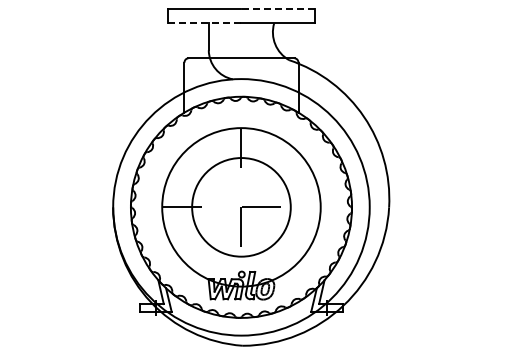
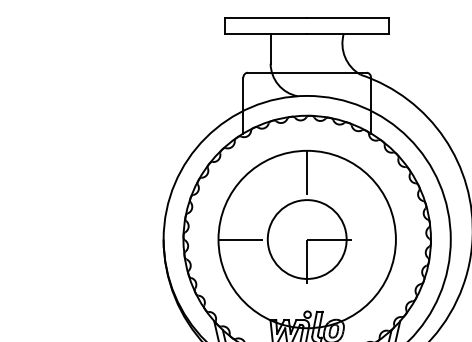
line: (278, 9) -> (348, 18), dashed -> solid
line: (204, 23) -> (265, 33), dashed -> solid
circle: (241, 207) -> (307, 239), size x0.71

